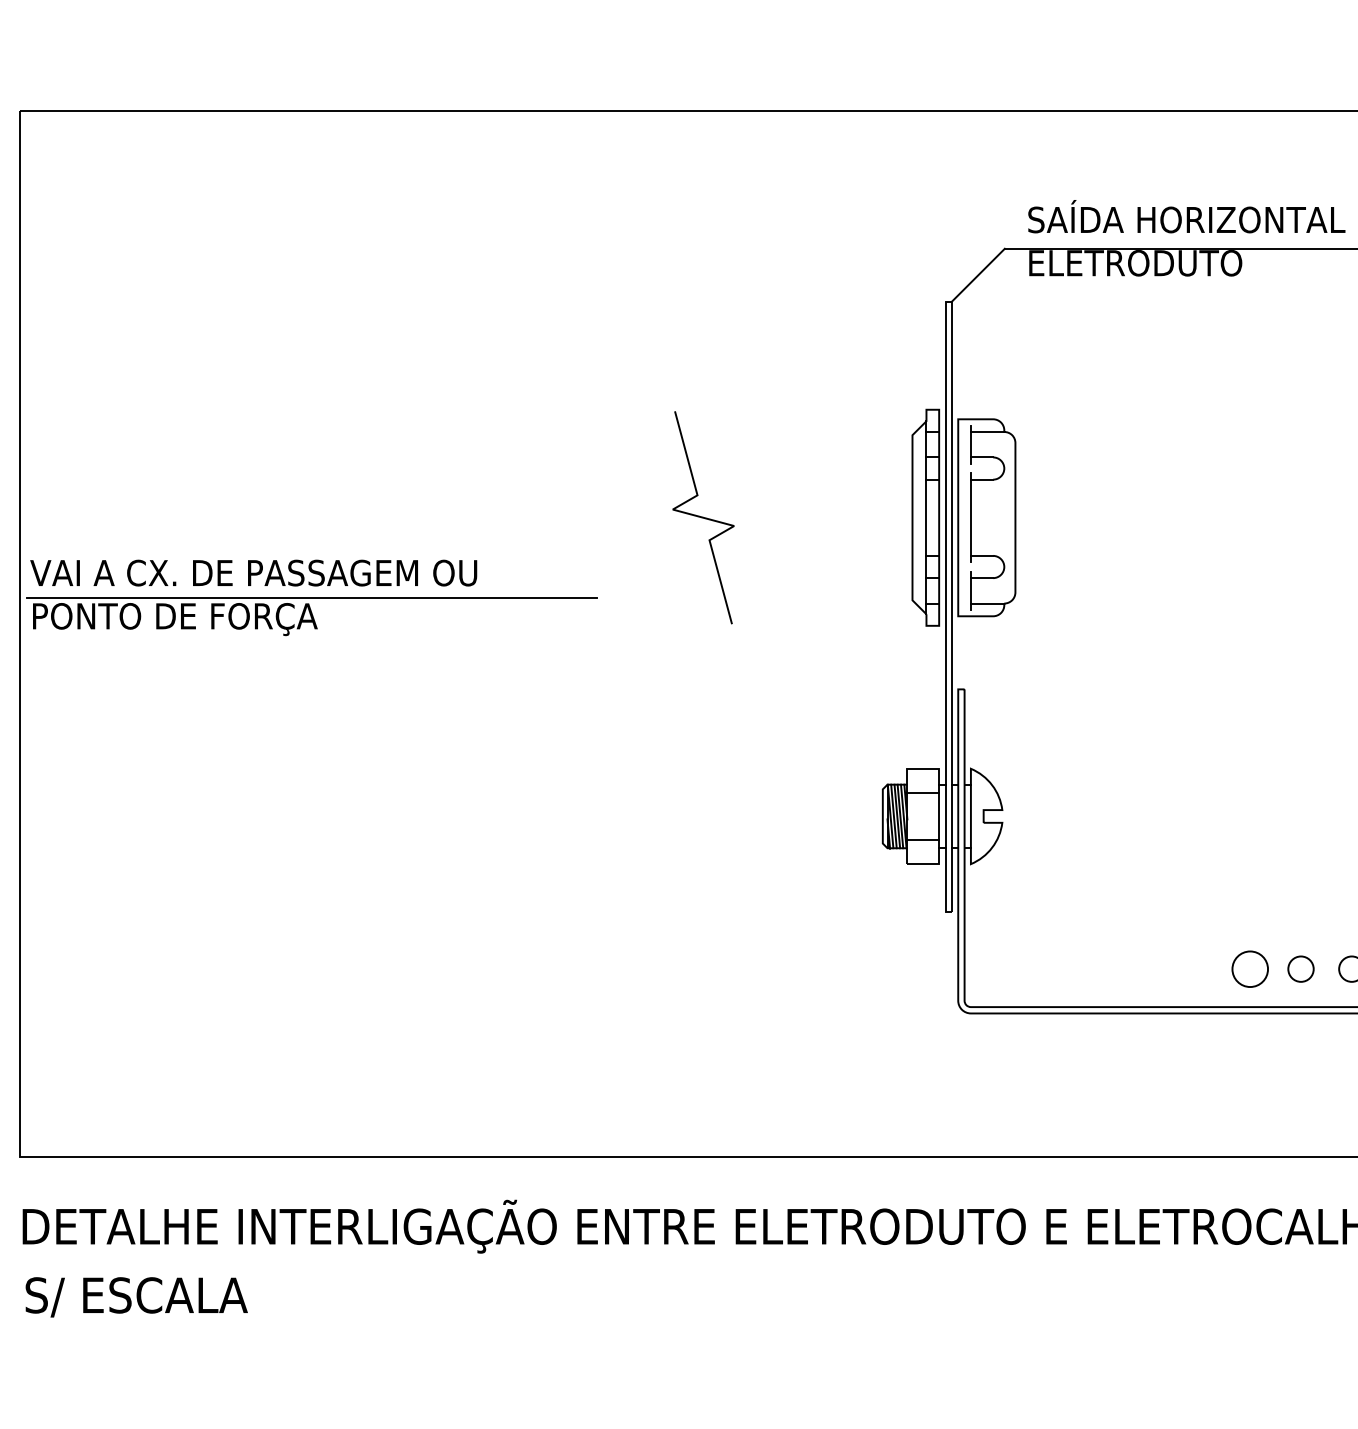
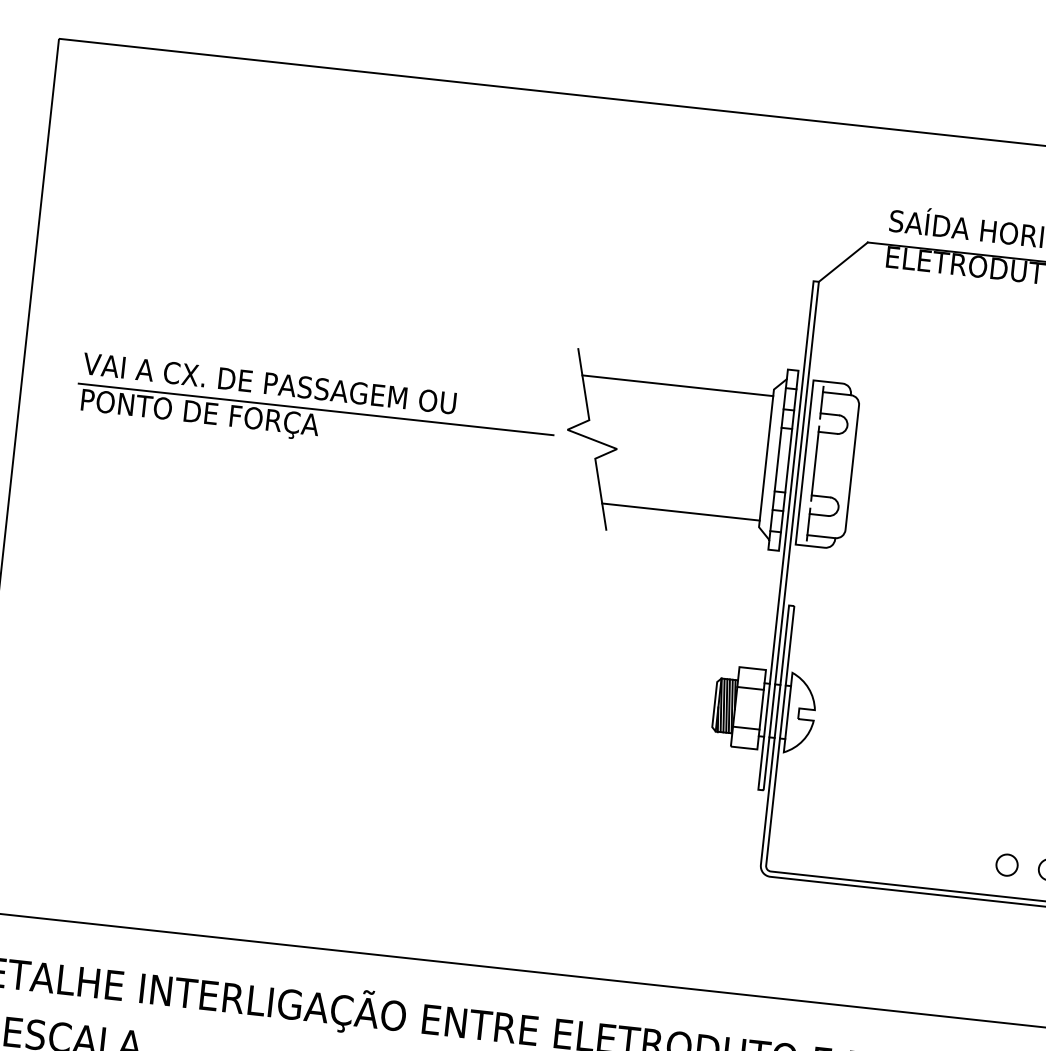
line: (797, 443) -> (677, 386), added
line: (817, 592) -> (680, 512), added
part: (311, 597) -> (315, 409), moved
circle: (1249, 968) -> (1006, 864), size x0.71

